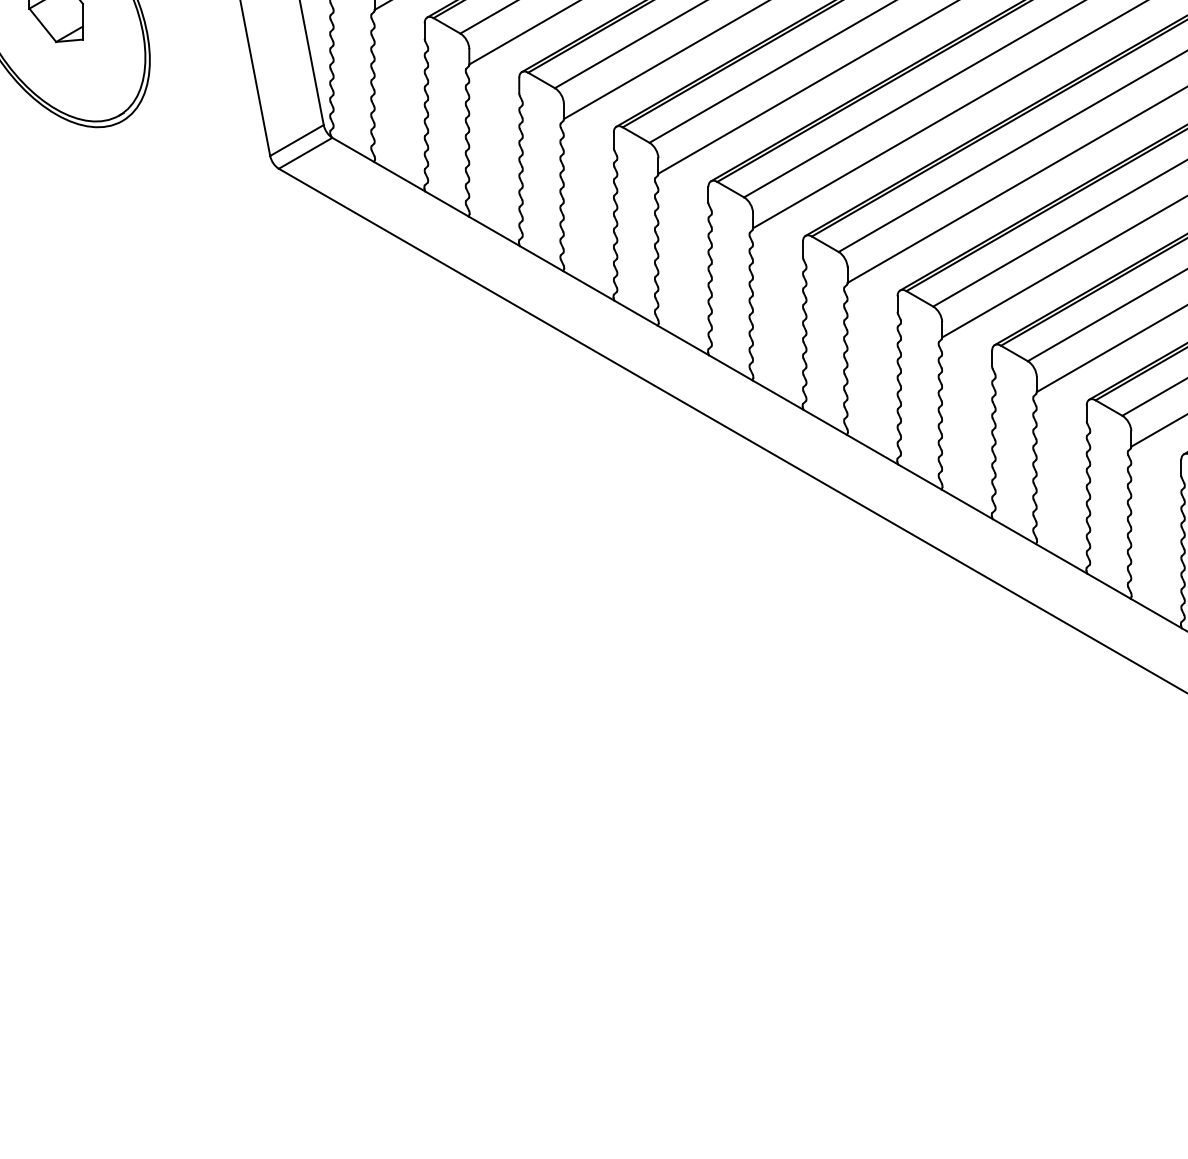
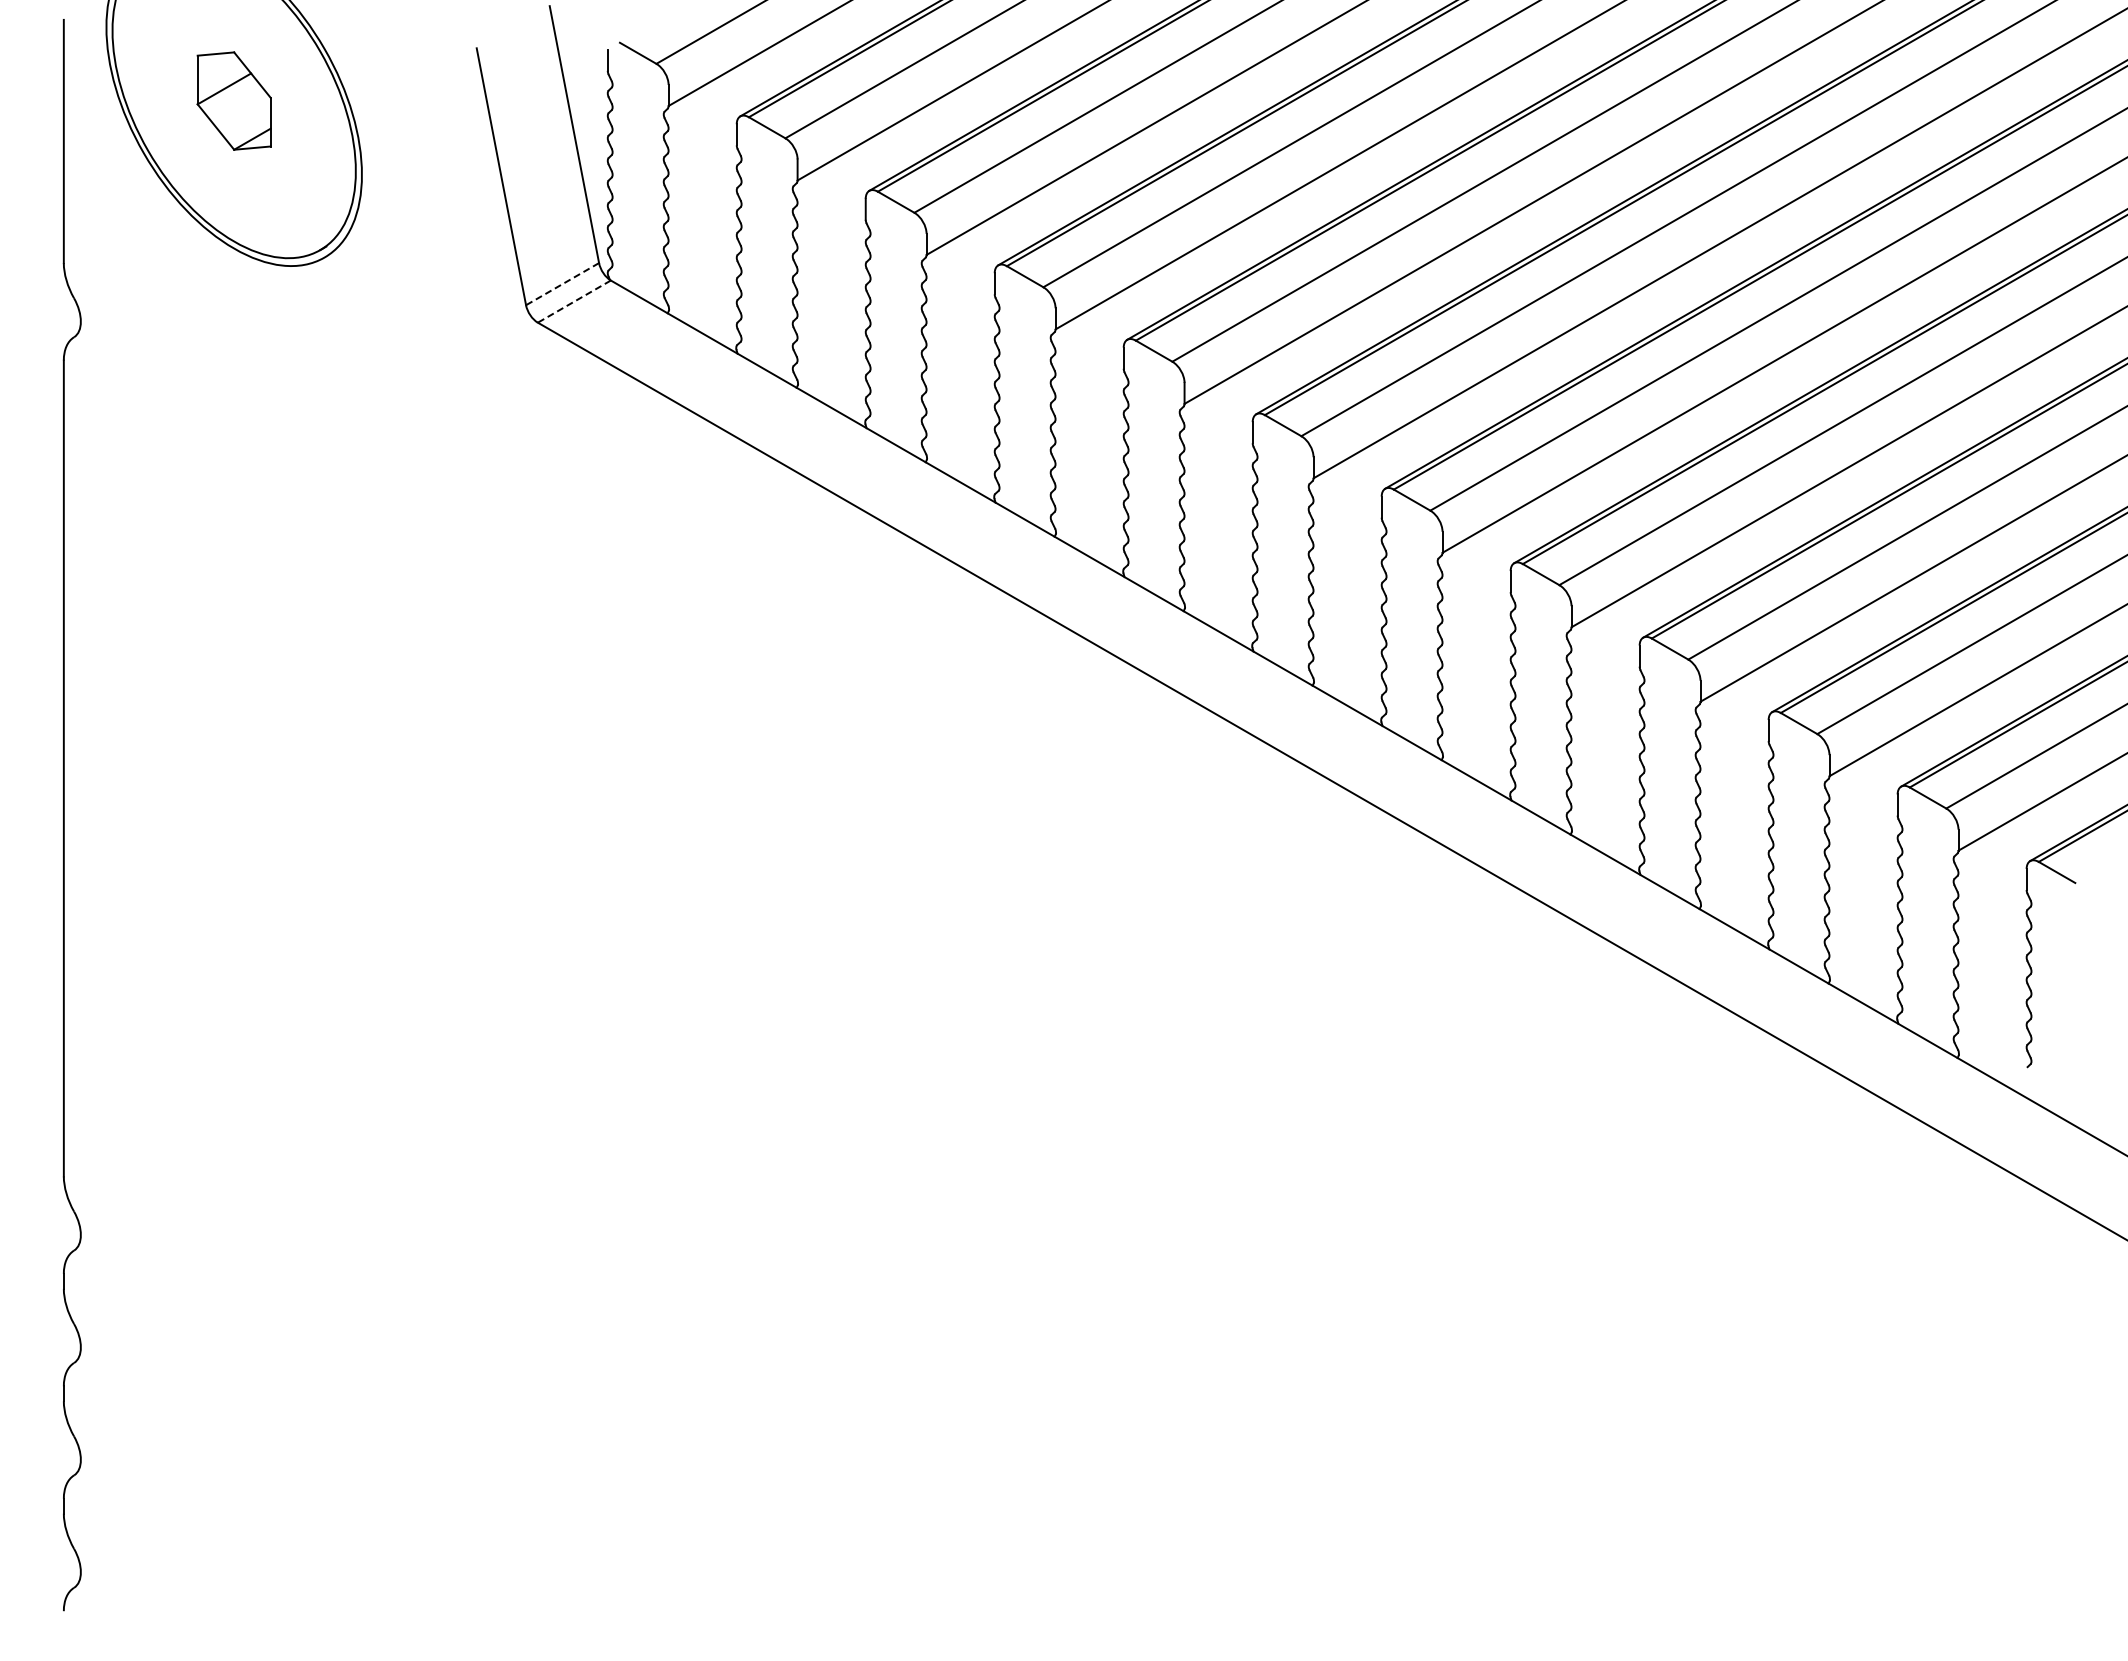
line: (296, 140) -> (562, 284), solid -> dashed
line: (304, 153) -> (573, 301), solid -> dashed

